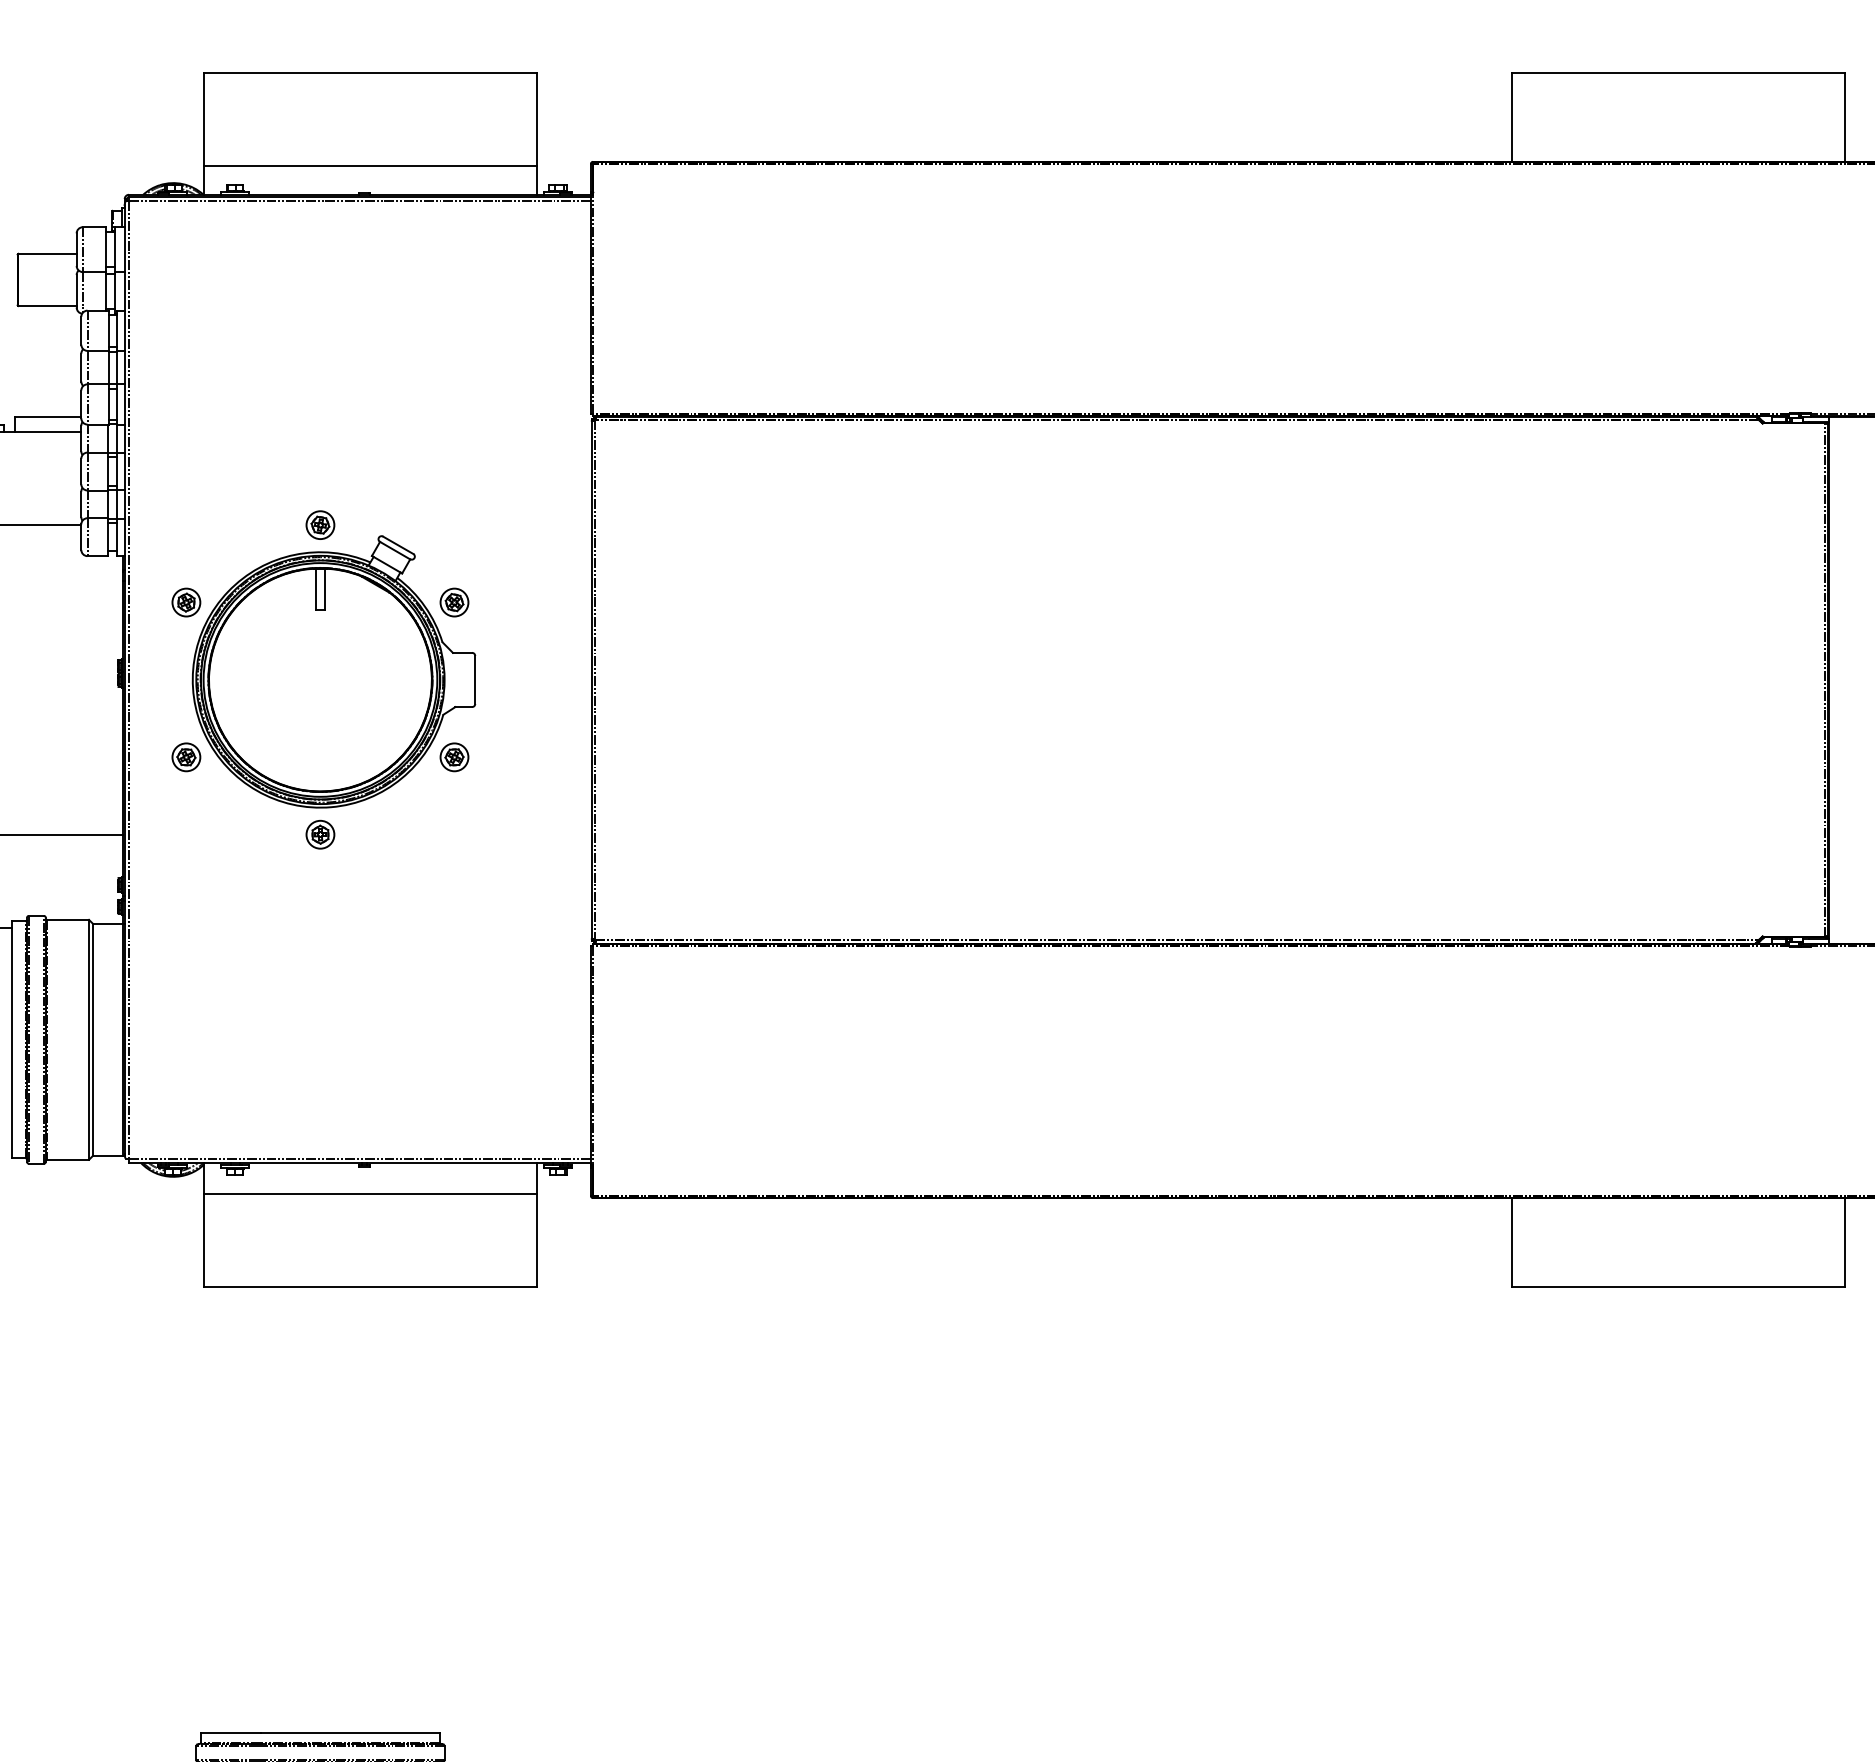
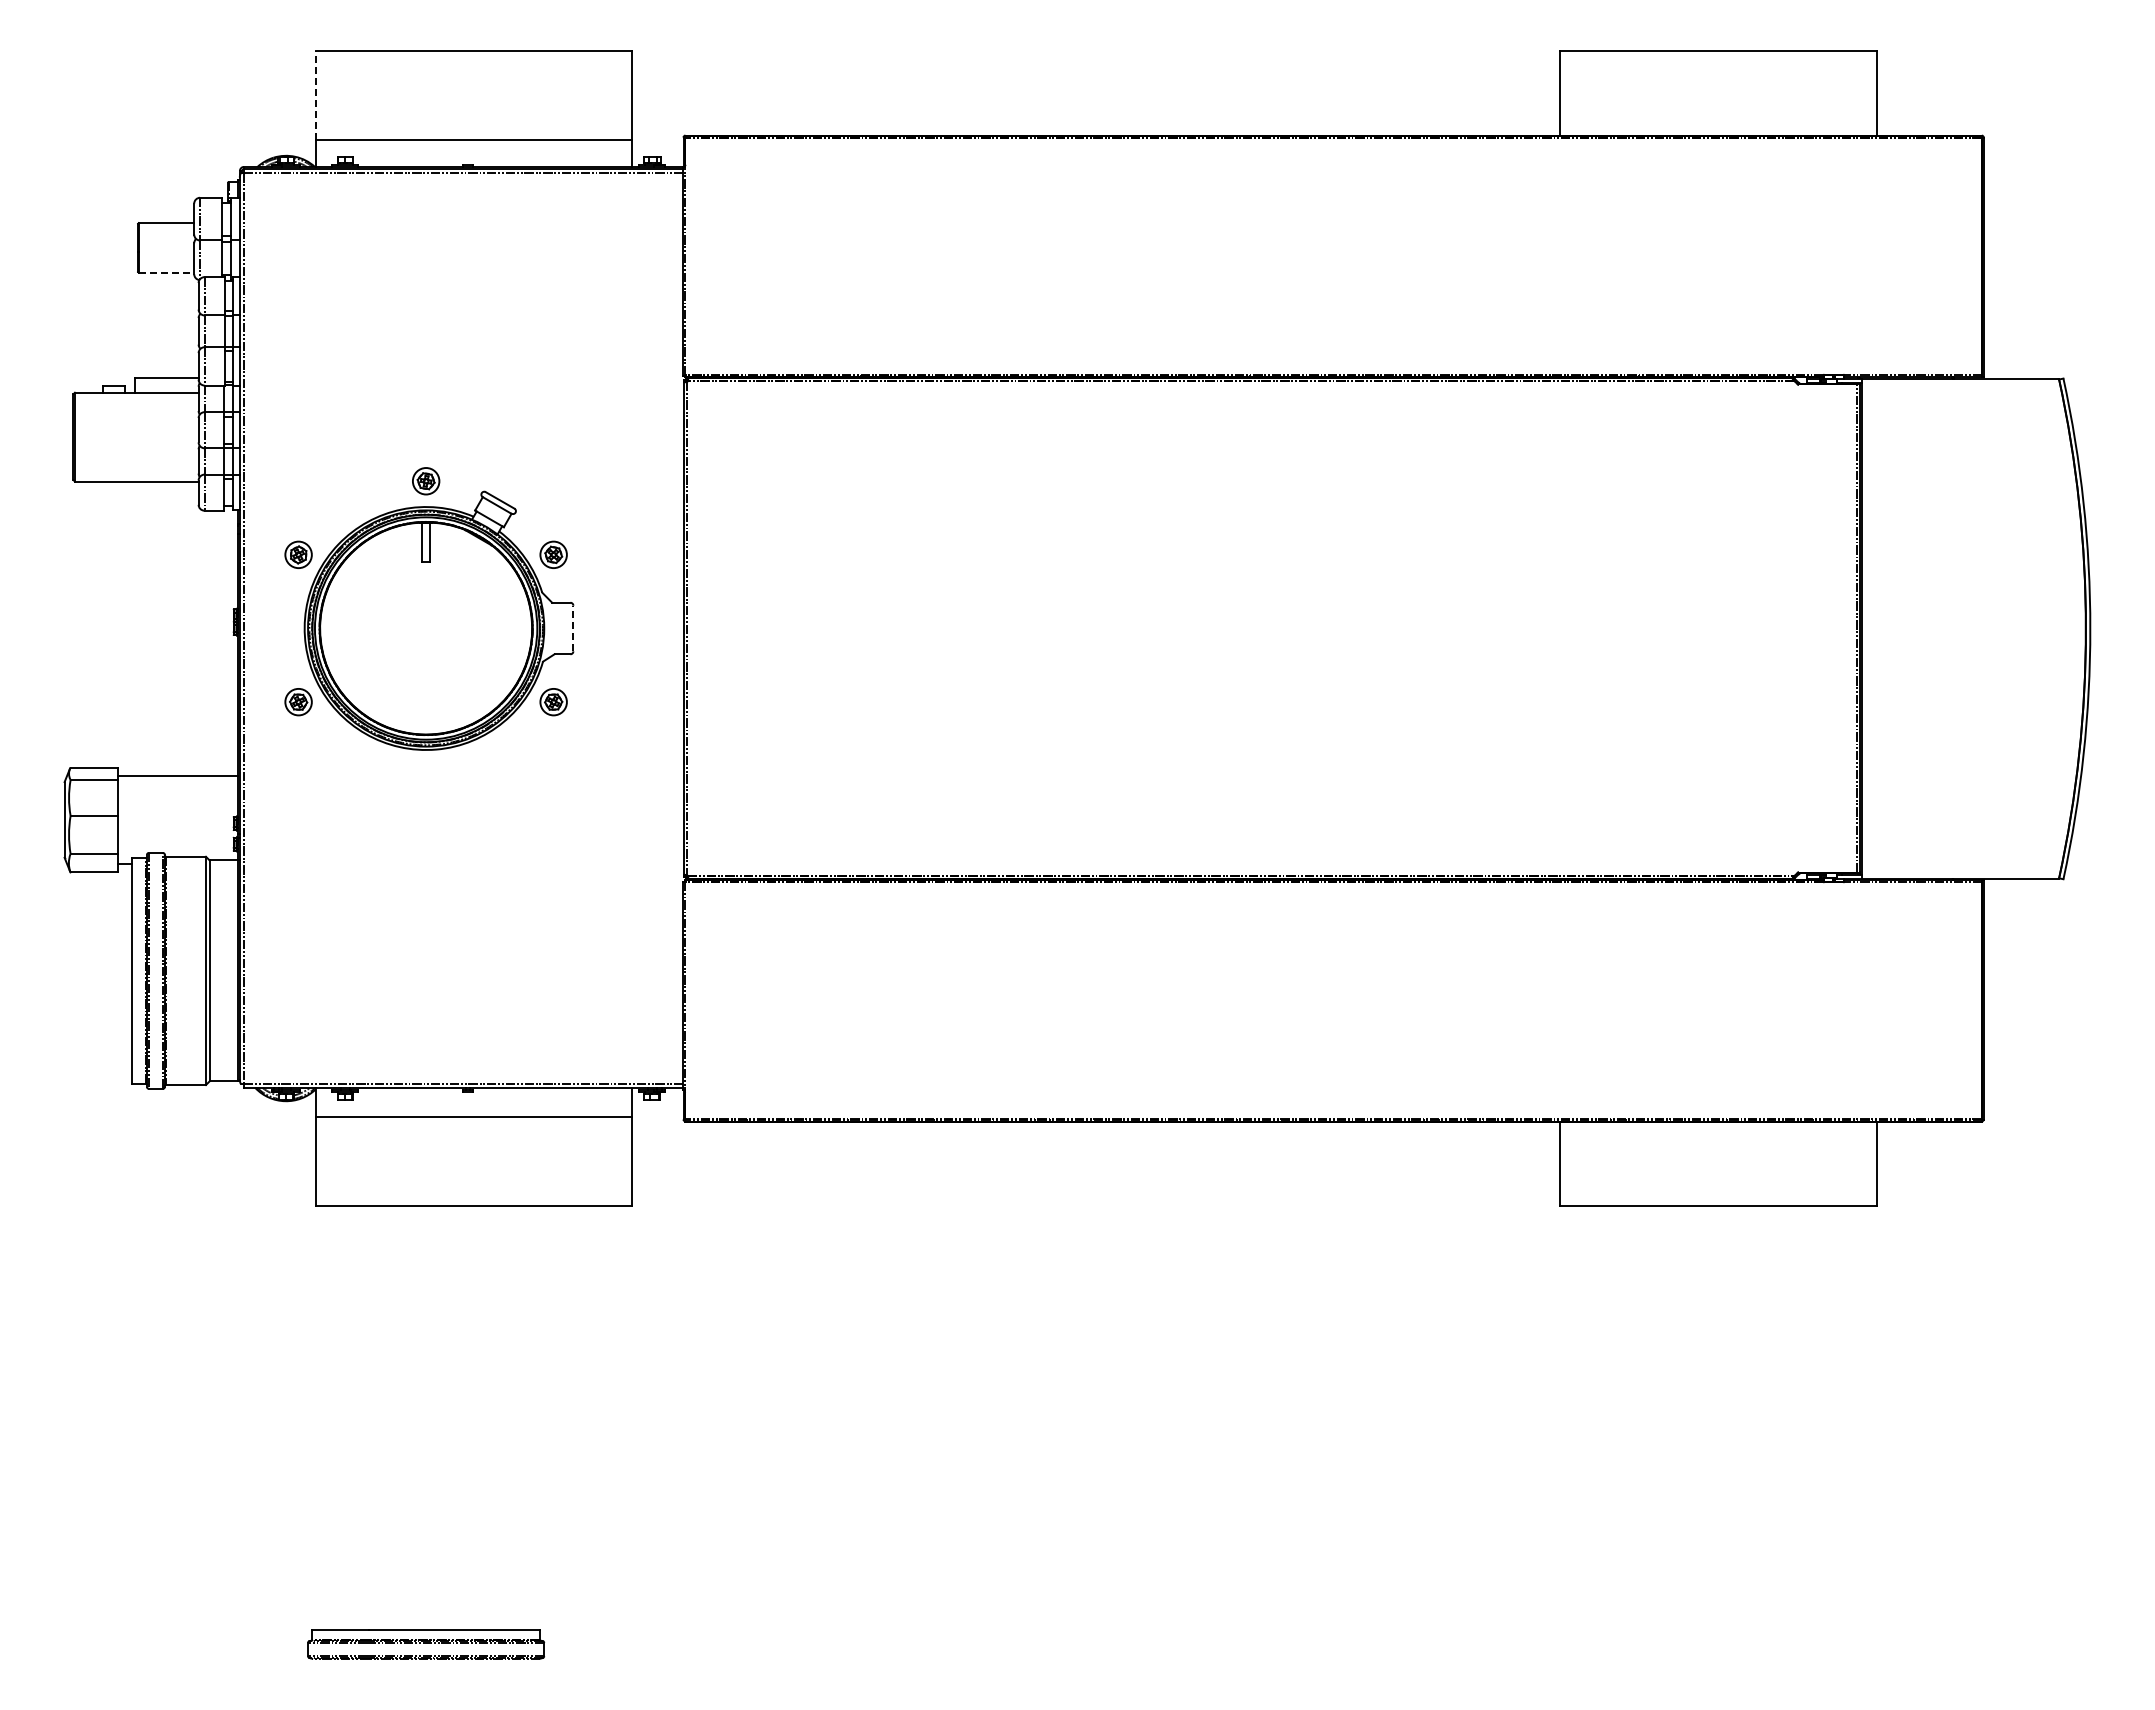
line: (204, 118) -> (315, 94), solid -> dashed
line: (47, 305) -> (166, 272), solid -> dashed
line: (475, 679) -> (573, 628), solid -> dashed
part: (320, 834) -> (426, 775), removed

